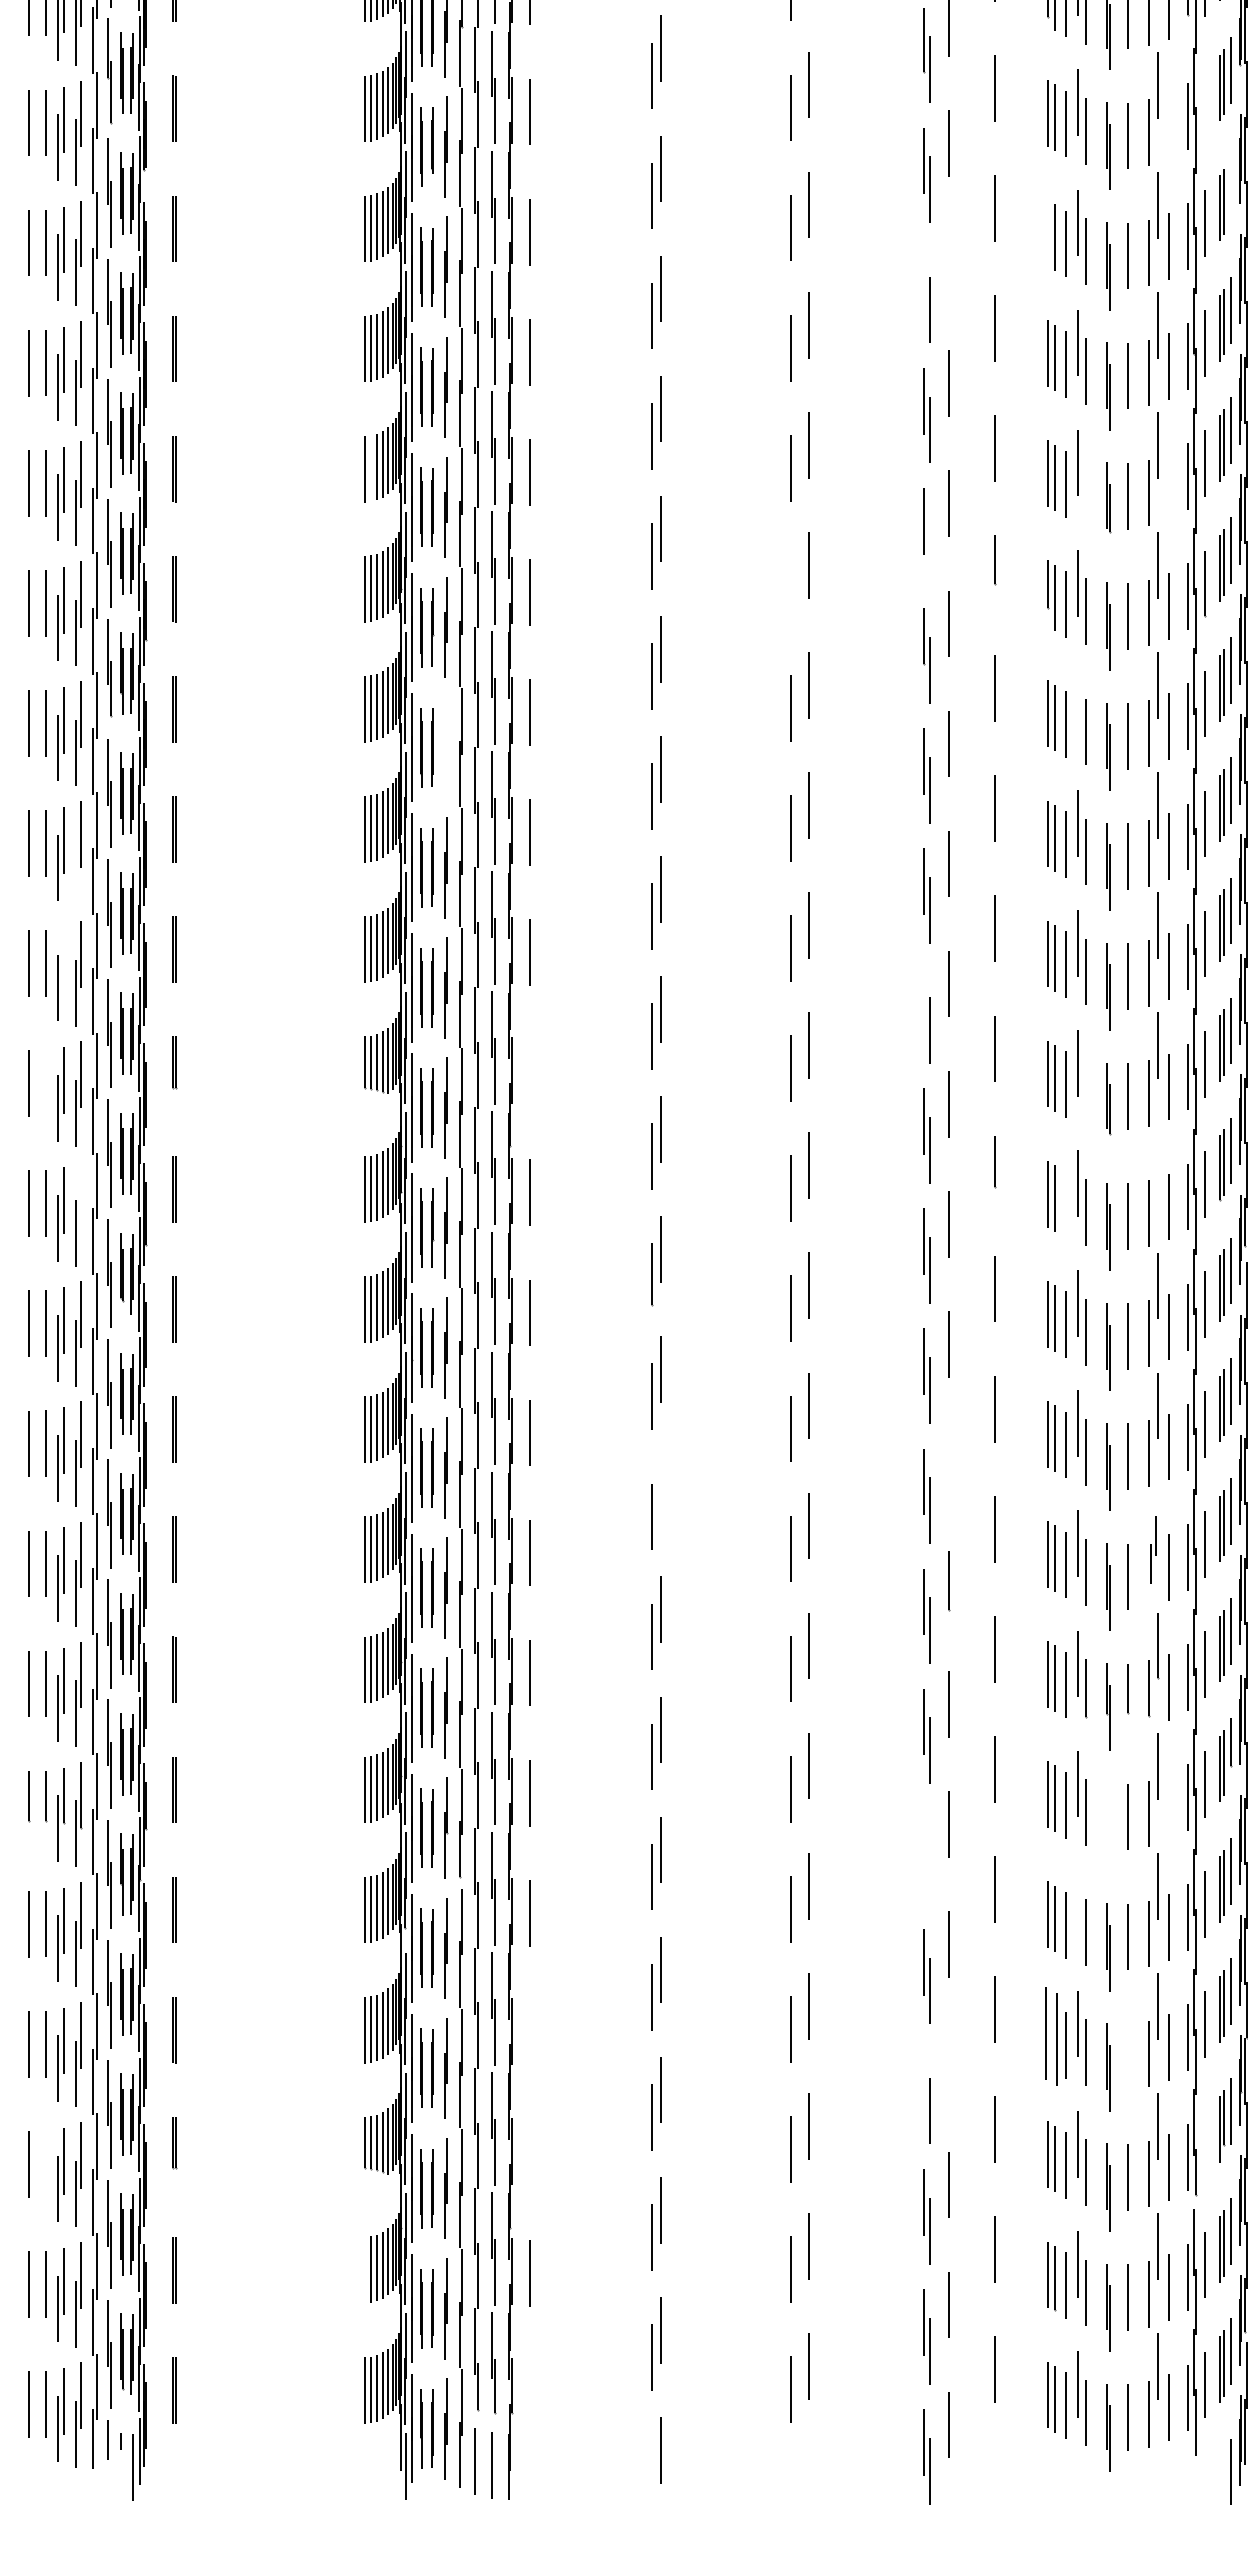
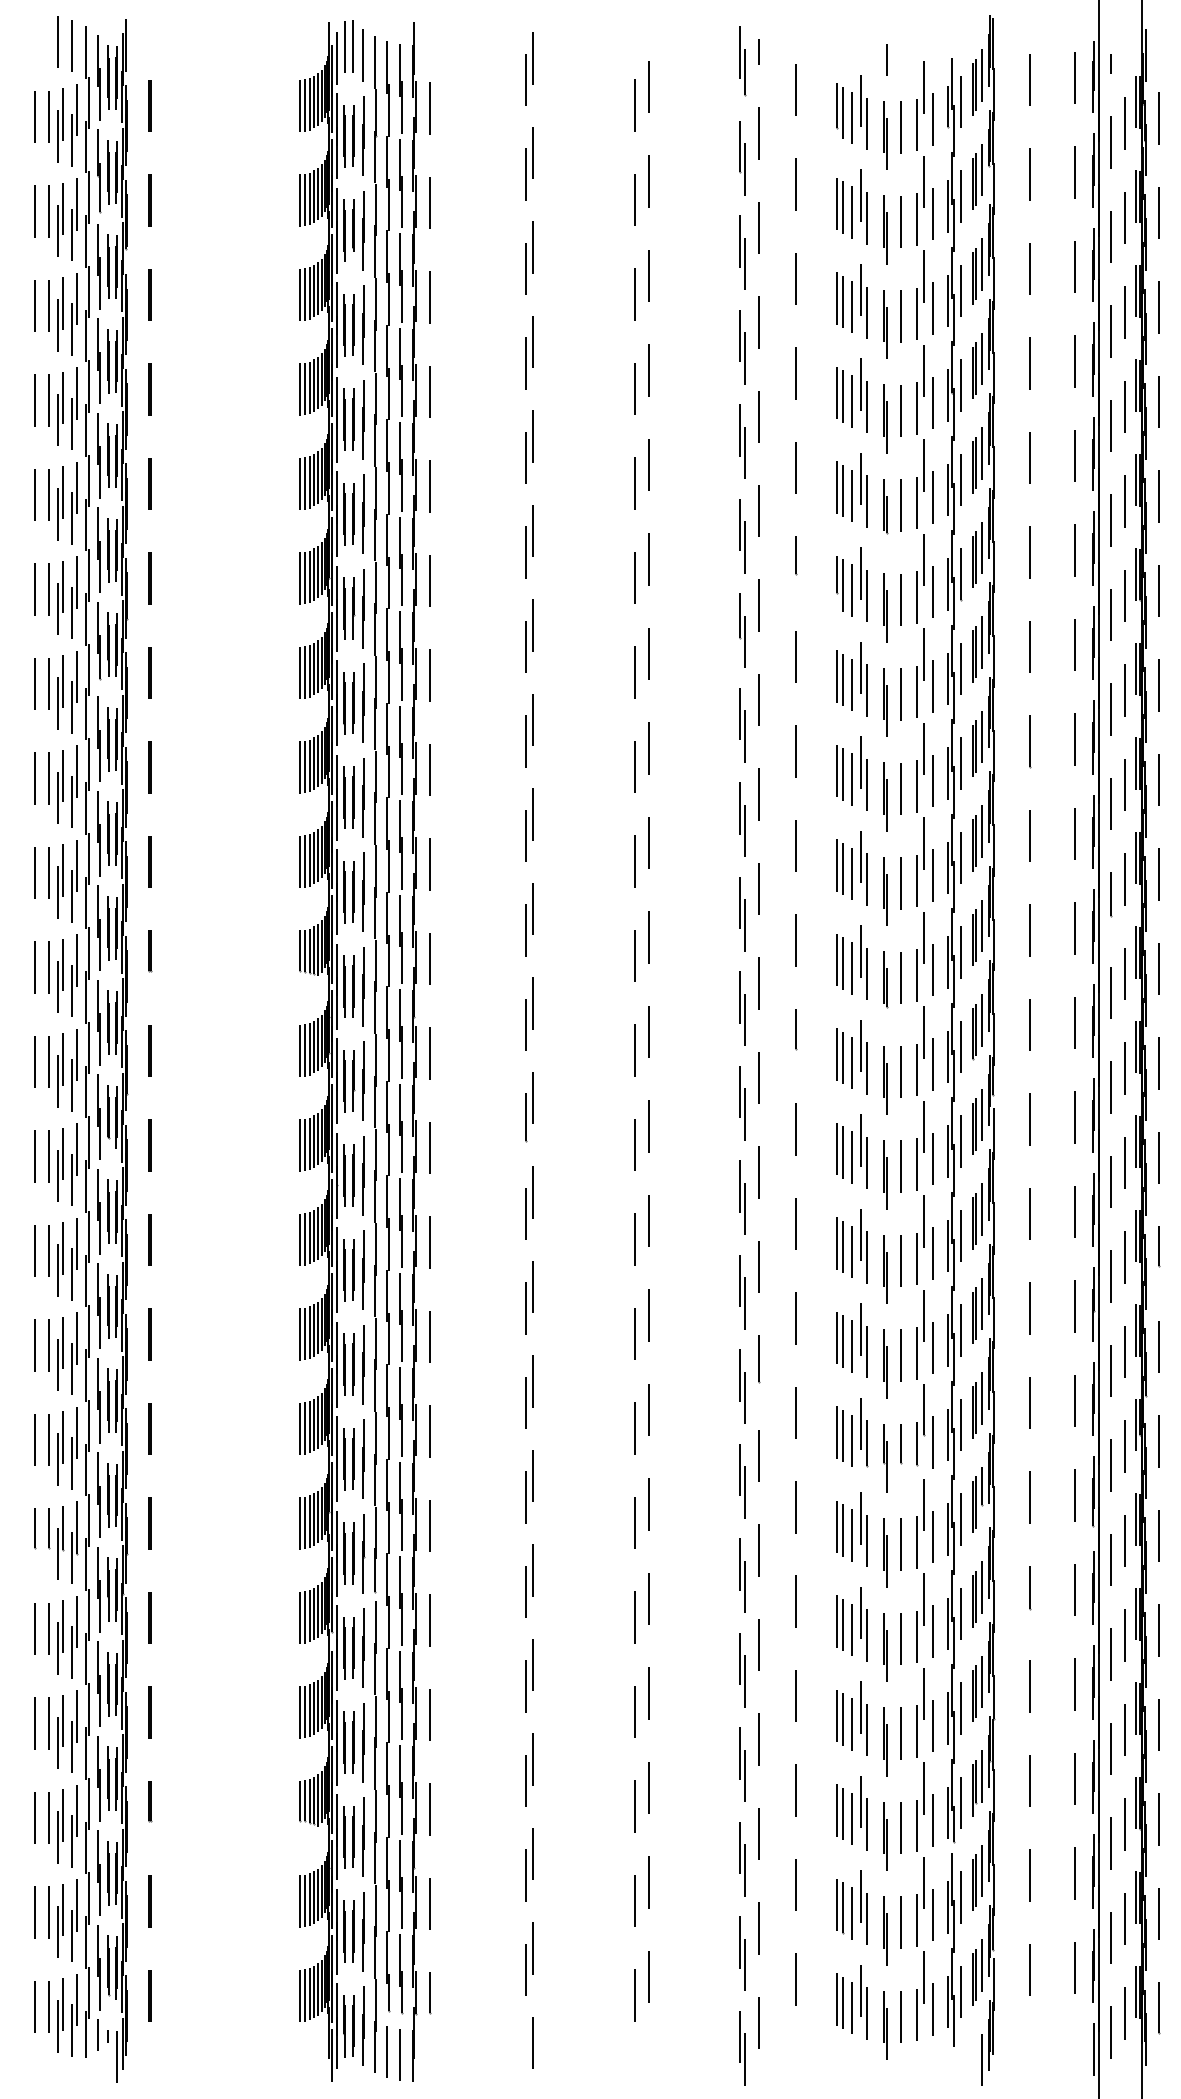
line: (1205, 103) -> (961, 196), added
line: (1168, 125) -> (932, 213), added
line: (1230, 190) -> (981, 264), added
line: (1047, 233) -> (837, 298), added
line: (948, 263) -> (759, 322), added
line: (924, 280) -> (740, 335), added
line: (371, 468) -> (305, 483), added
line: (1168, 486) -> (932, 497), added
line: (1086, 491) -> (867, 501), added
line: (929, 549) -> (744, 547), added
line: (791, 587) -> (635, 577), added
line: (1078, 702) -> (861, 667), added
line: (445, 746) -> (363, 702), added
line: (75, 872) -> (72, 801), added
line: (64, 960) -> (63, 870), added
line: (924, 1000) -> (740, 902), added
line: (529, 1072) -> (429, 958), added
line: (46, 1083) -> (49, 967), added
line: (1086, 1091) -> (867, 973), added
line: (1157, 1166) -> (923, 1032), added
line: (80, 1194) -> (76, 1054), added
line: (1065, 1204) -> (851, 1062), added
line: (948, 1463) -> (759, 1266), added
line: (661, 1488) -> (533, 1286), added
part: (1153, 1549) -> (920, 1334), size x1.67
line: (1168, 1806) -> (932, 1536), added
part: (1108, 1826) -> (885, 1552), added
part: (927, 1856) -> (742, 1575), added
line: (1078, 1903) -> (861, 1612), added
line: (529, 2032) -> (429, 1714), added
part: (1050, 2036) -> (839, 1717), size x0.71
line: (1127, 2056) -> (900, 1733), added
line: (948, 2064) -> (759, 1739), added
line: (924, 2082) -> (740, 1753), added
line: (1205, 2144) -> (961, 1802), added
line: (529, 2153) -> (429, 1809), added
line: (46, 2163) -> (49, 1817), added
line: (365, 2270) -> (300, 1901), added
line: (530, 2387) -> (430, 1993), added

